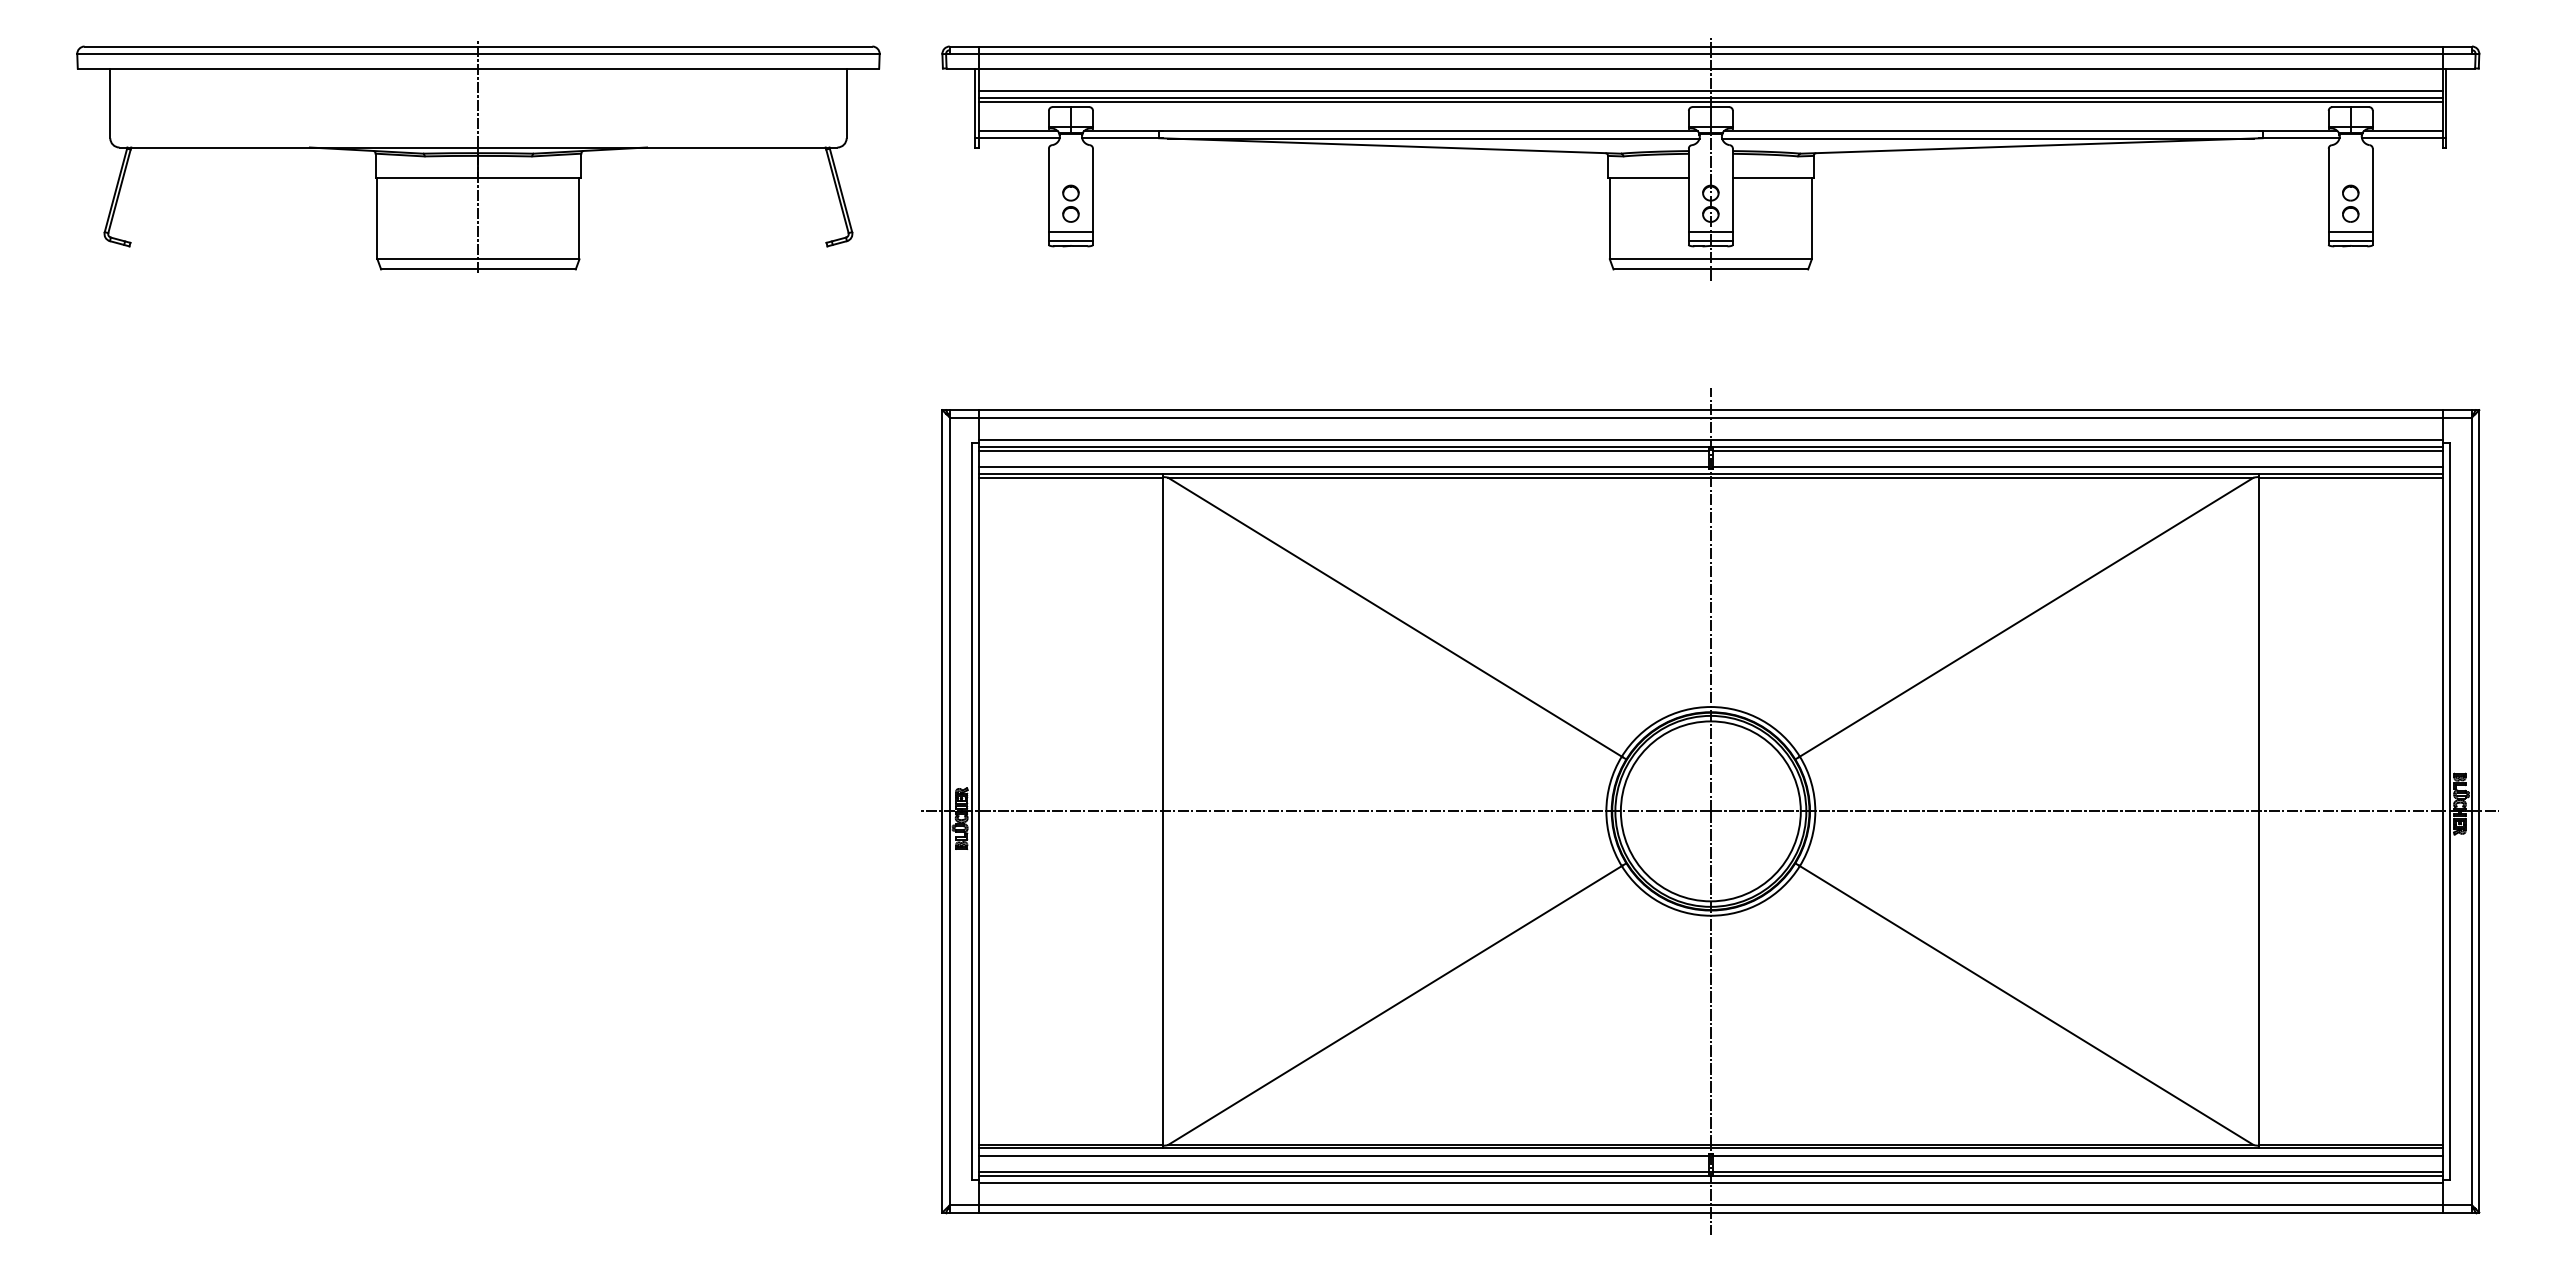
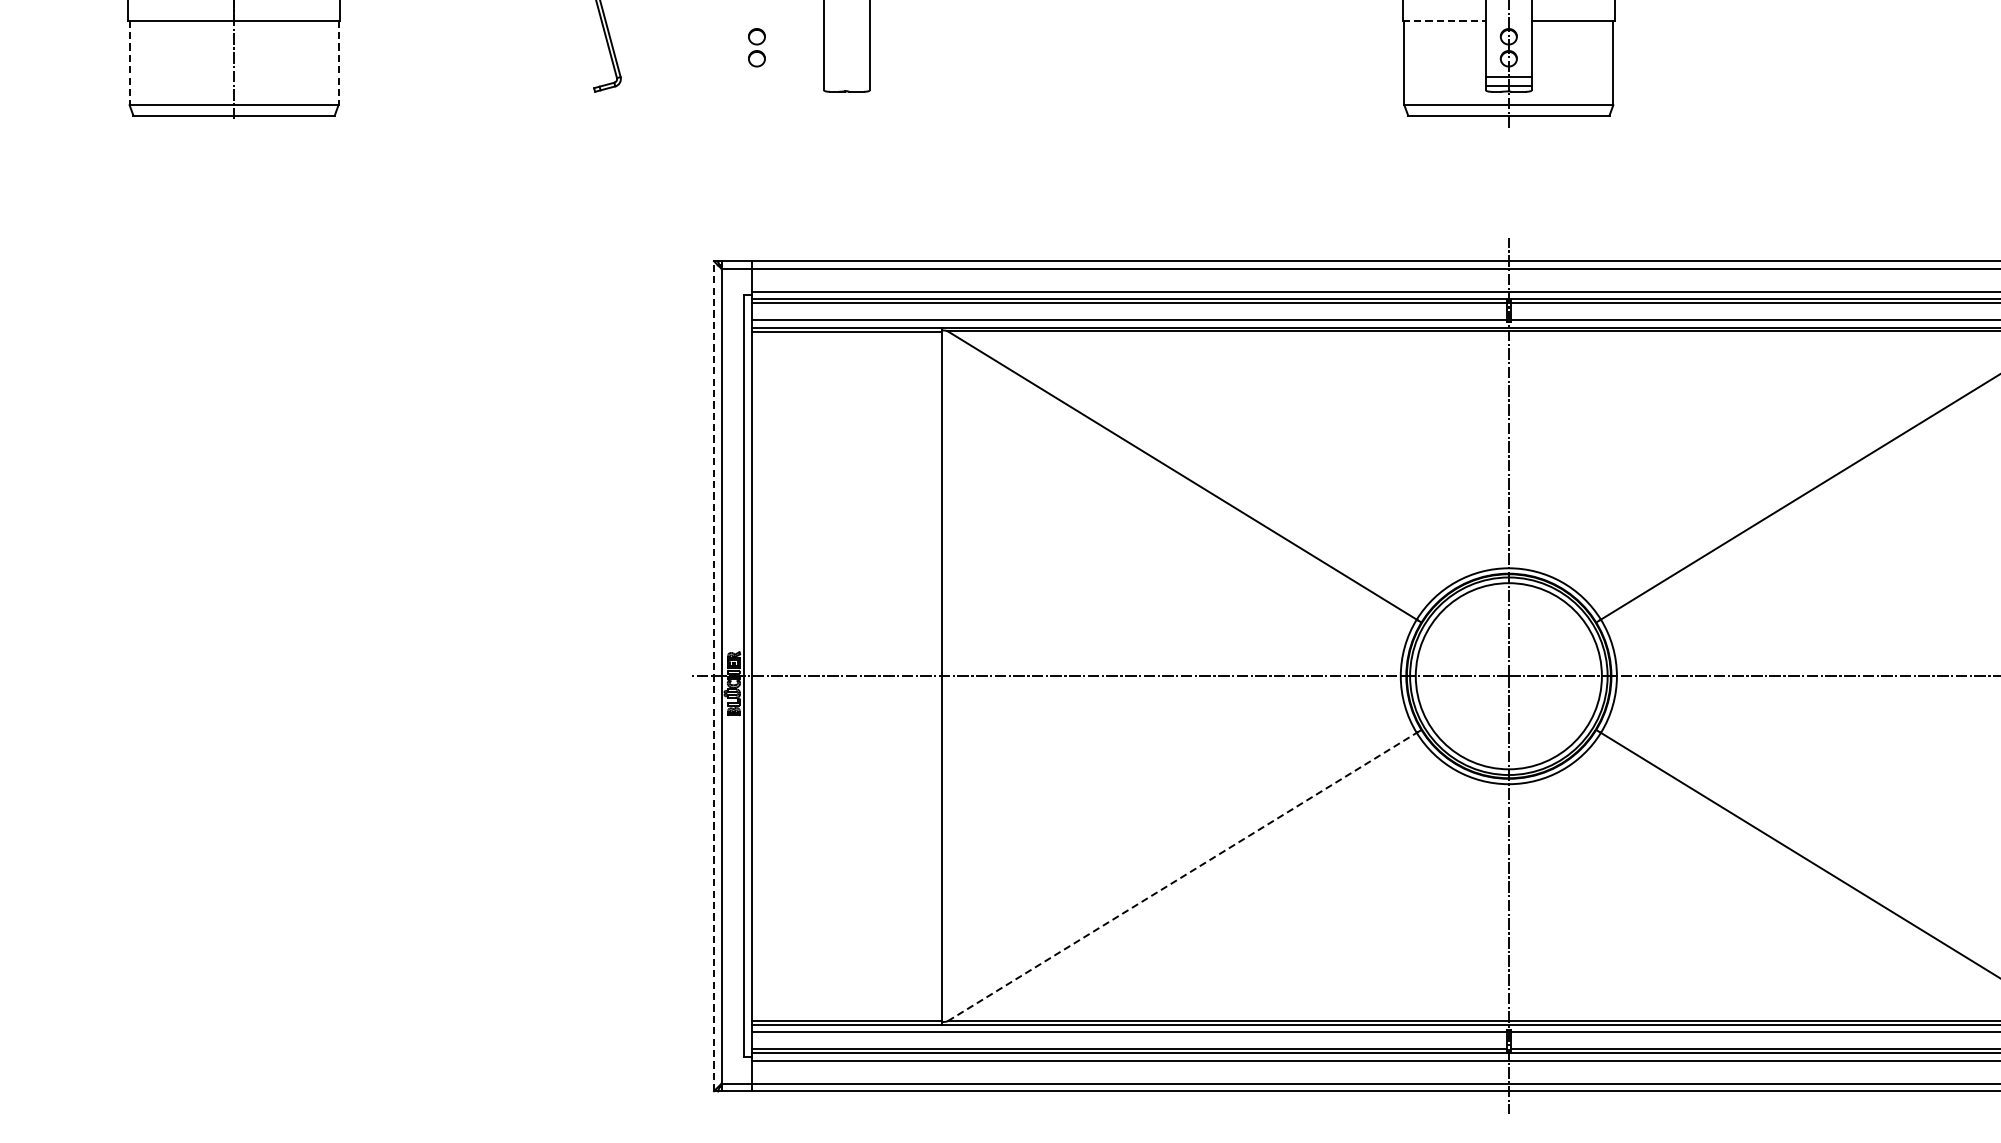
line: (1648, 177) -> (1444, 20), solid -> dashed
part: (1070, 203) -> (756, 47), moved
line: (377, 218) -> (129, 62), solid -> dashed
line: (579, 218) -> (338, 62), solid -> dashed
line: (1070, 232) -> (846, 77), removed
line: (1070, 241) -> (846, 86), removed
line: (942, 810) -> (714, 675), solid -> dashed
line: (1395, 1005) -> (1182, 877), solid -> dashed

